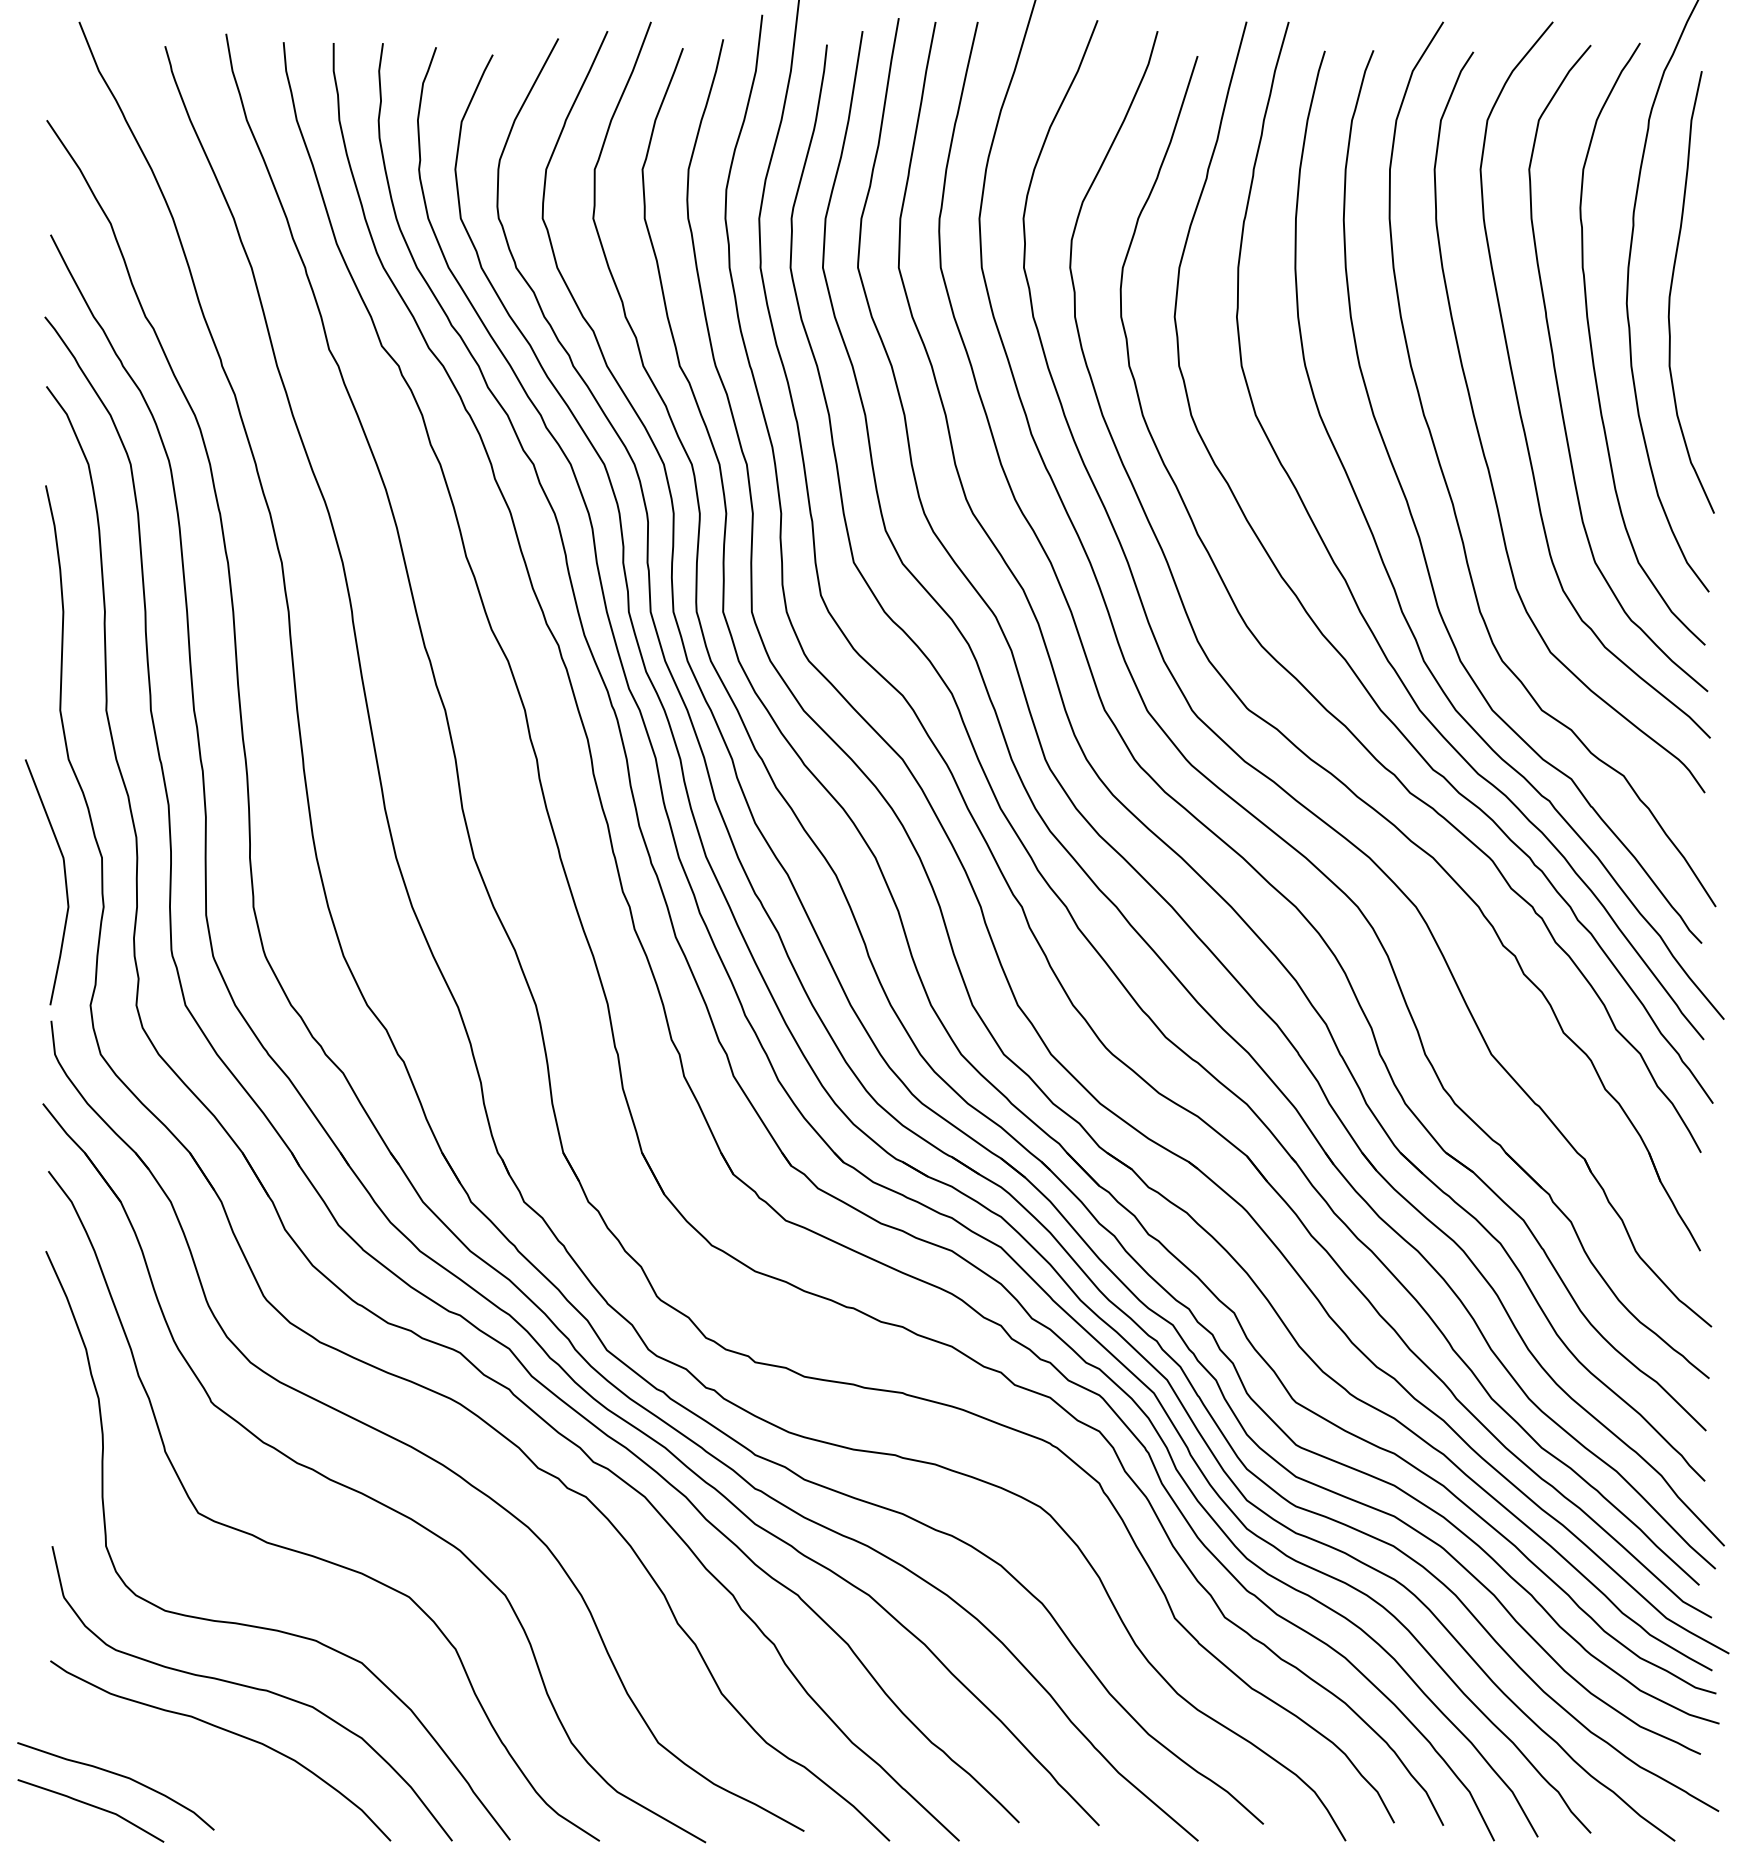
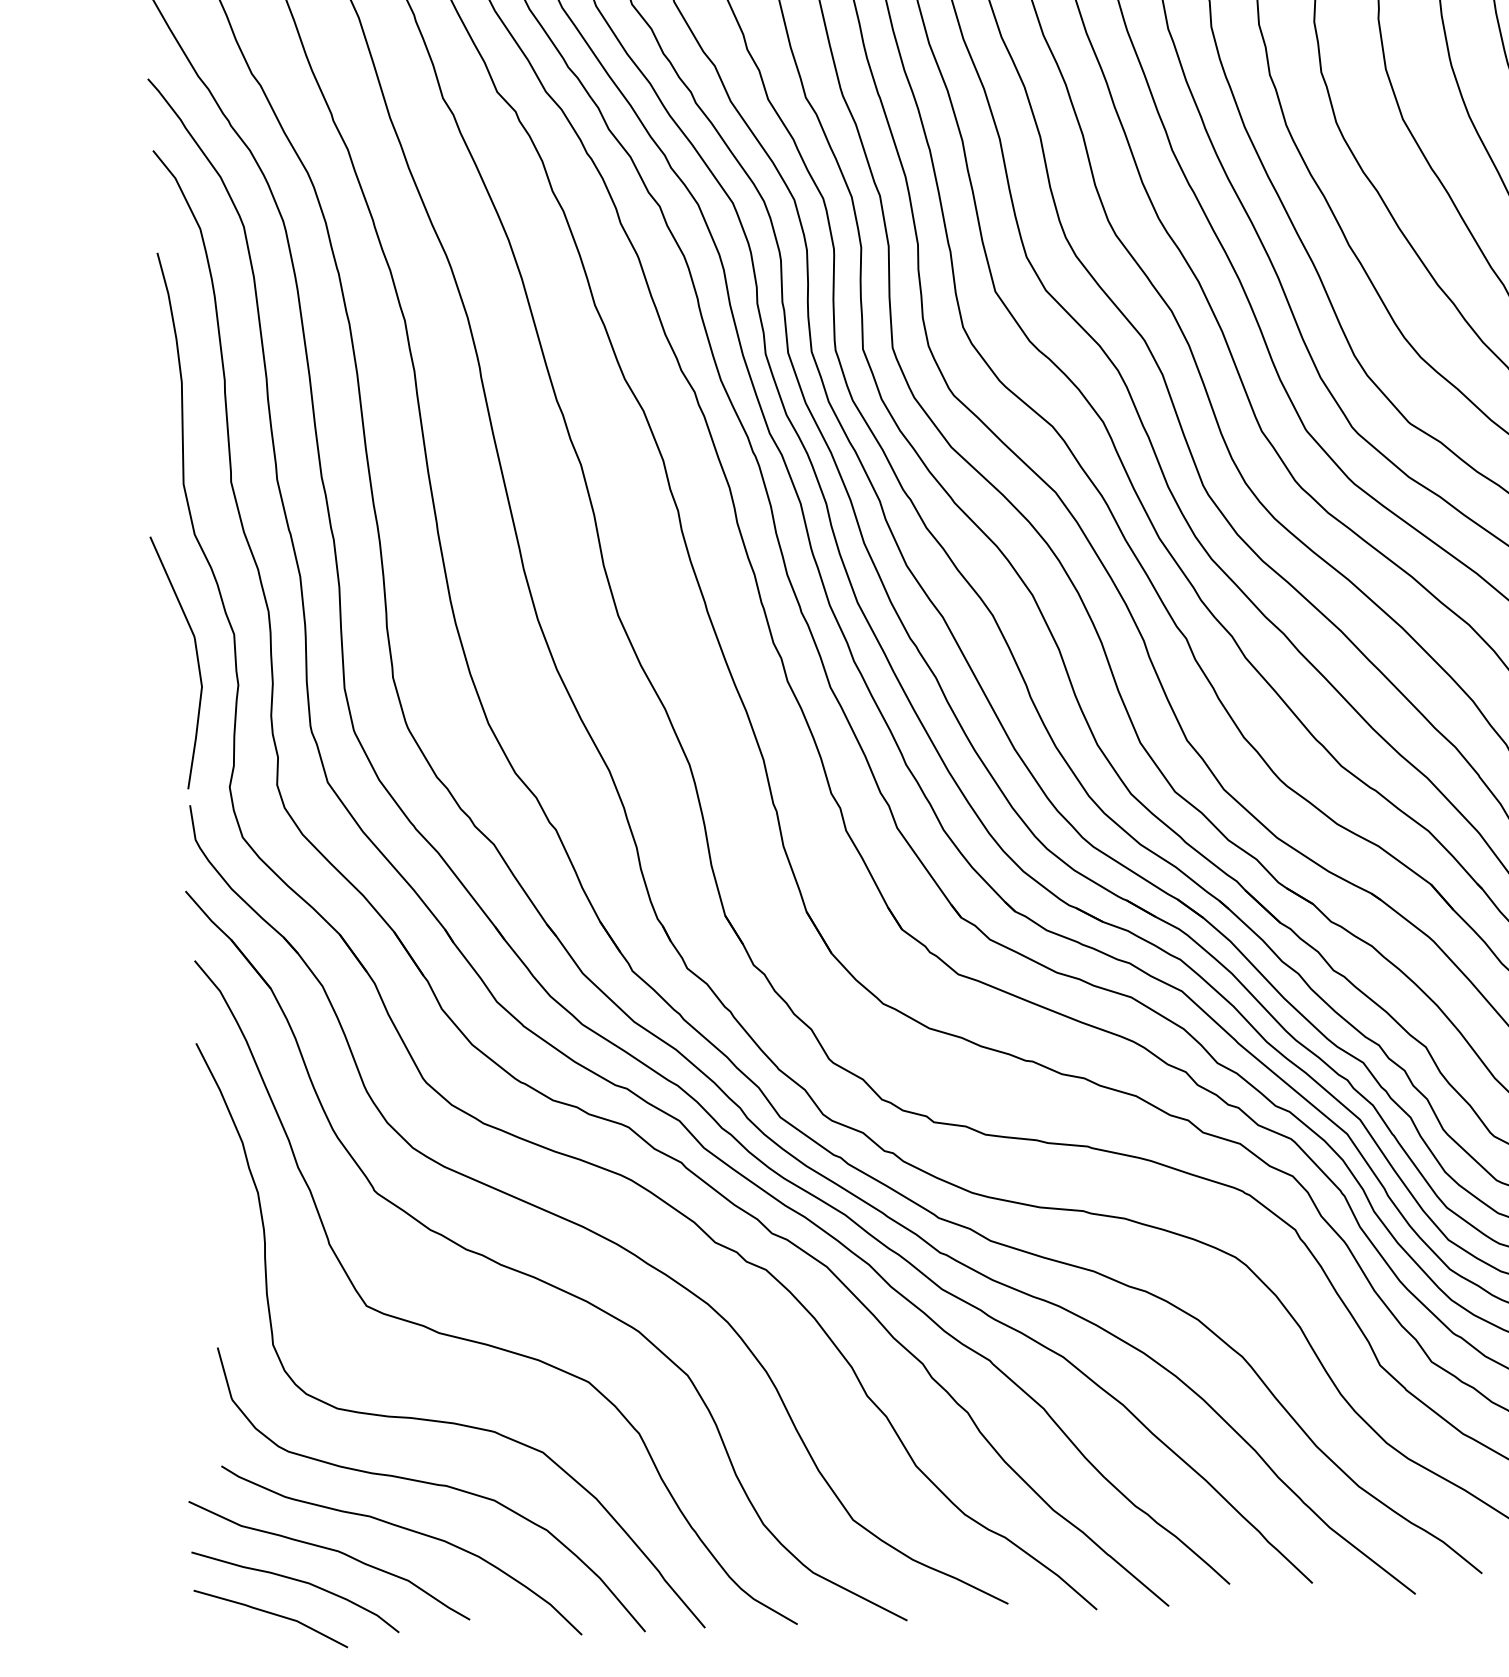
curve: (151, 1747) -> (330, 1550), added

